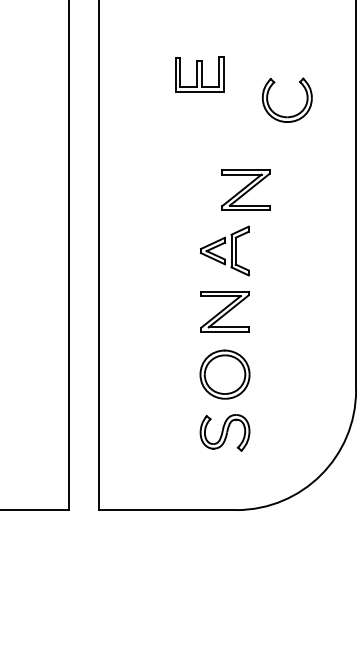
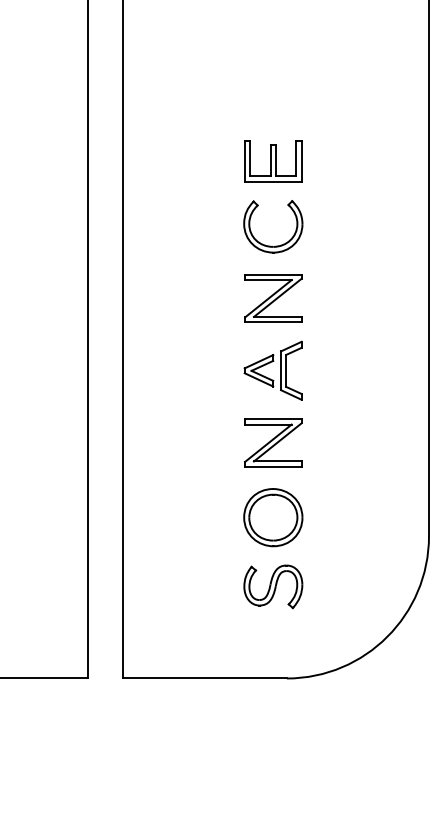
part: (199, 74) -> (273, 161), moved
part: (289, 116) -> (275, 245), moved
part: (246, 190) -> (273, 298), moved

